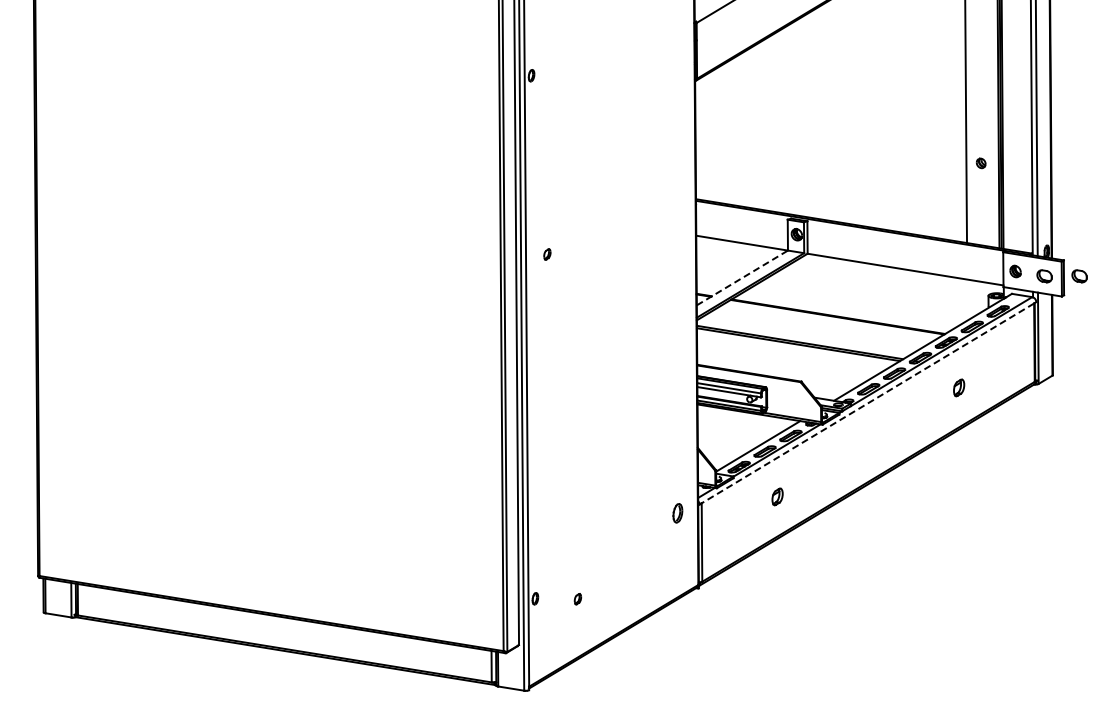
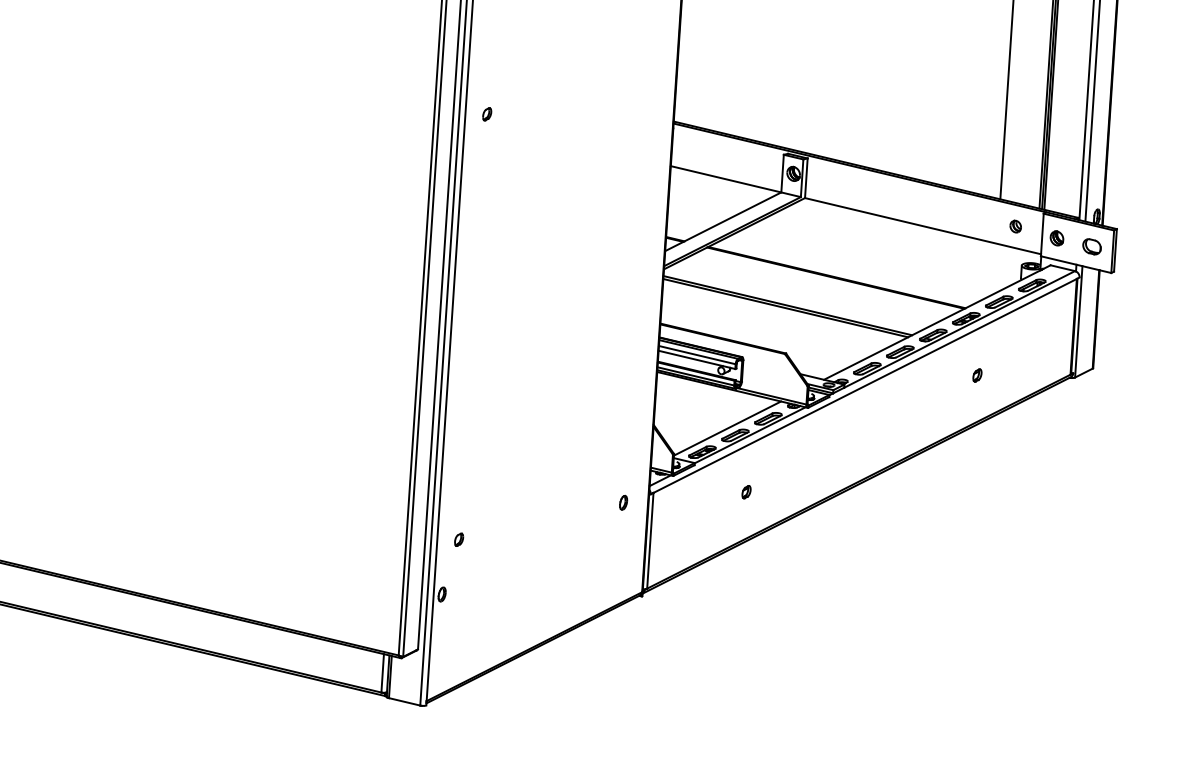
part: (980, 163) -> (1014, 226), moved
part: (547, 254) -> (487, 114), moved
part: (1079, 276) -> (1134, 250), removed
line: (742, 277) -> (723, 221), dashed -> solid
part: (958, 388) -> (976, 375), size x0.62
line: (867, 403) -> (864, 386), dashed -> solid
part: (777, 497) -> (746, 492), size x0.62
part: (677, 512) -> (623, 501), size x0.62
part: (577, 599) -> (458, 540), moved

